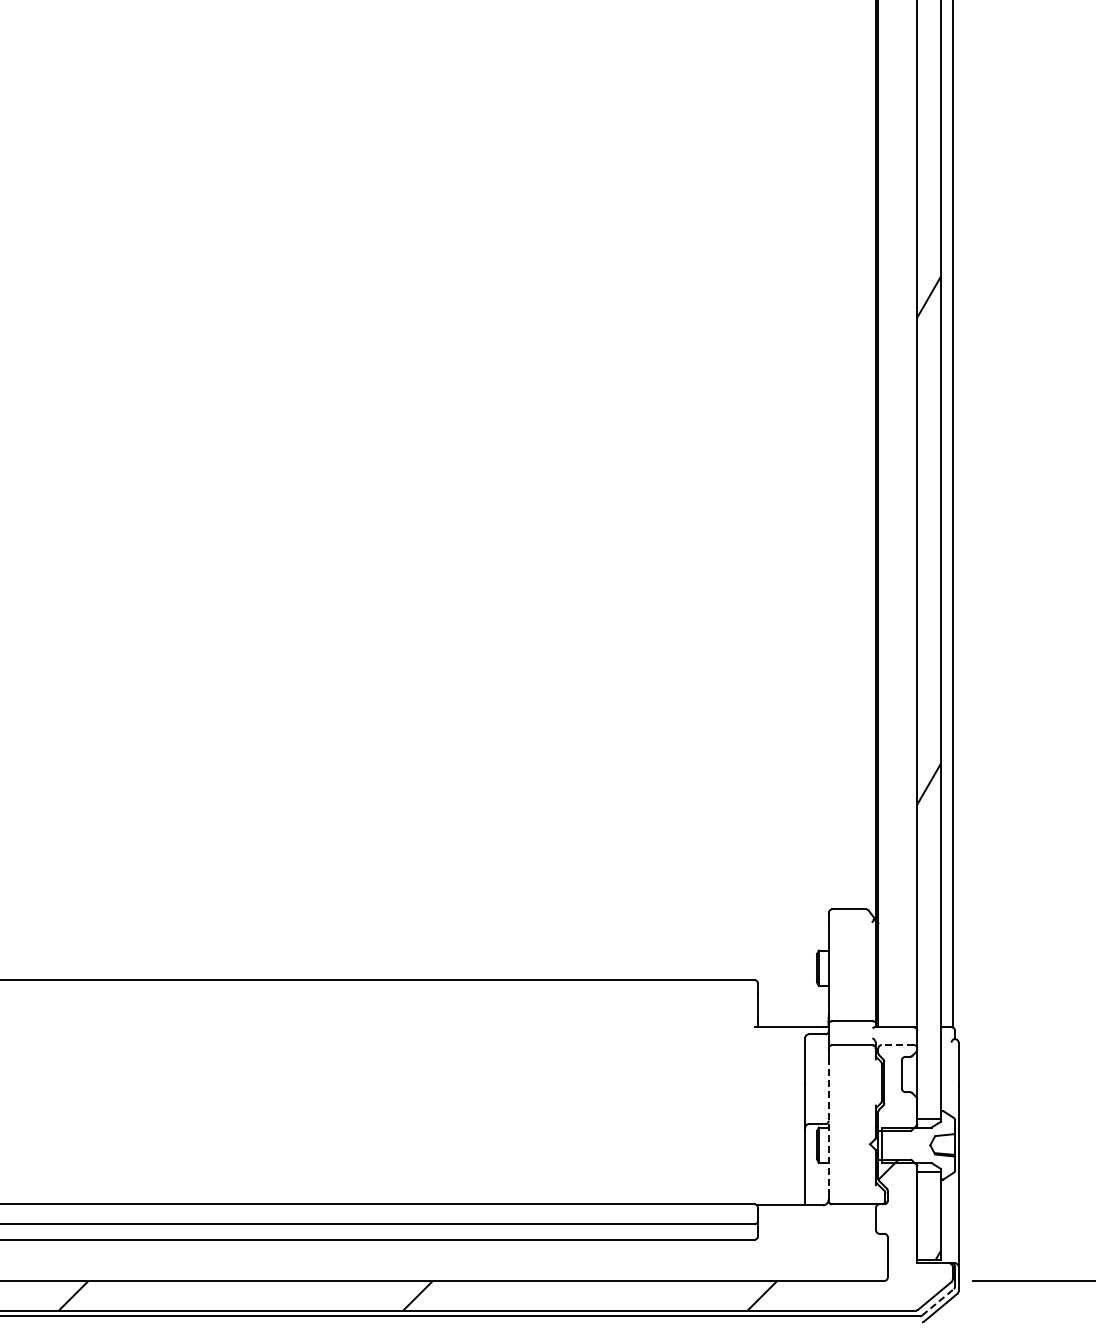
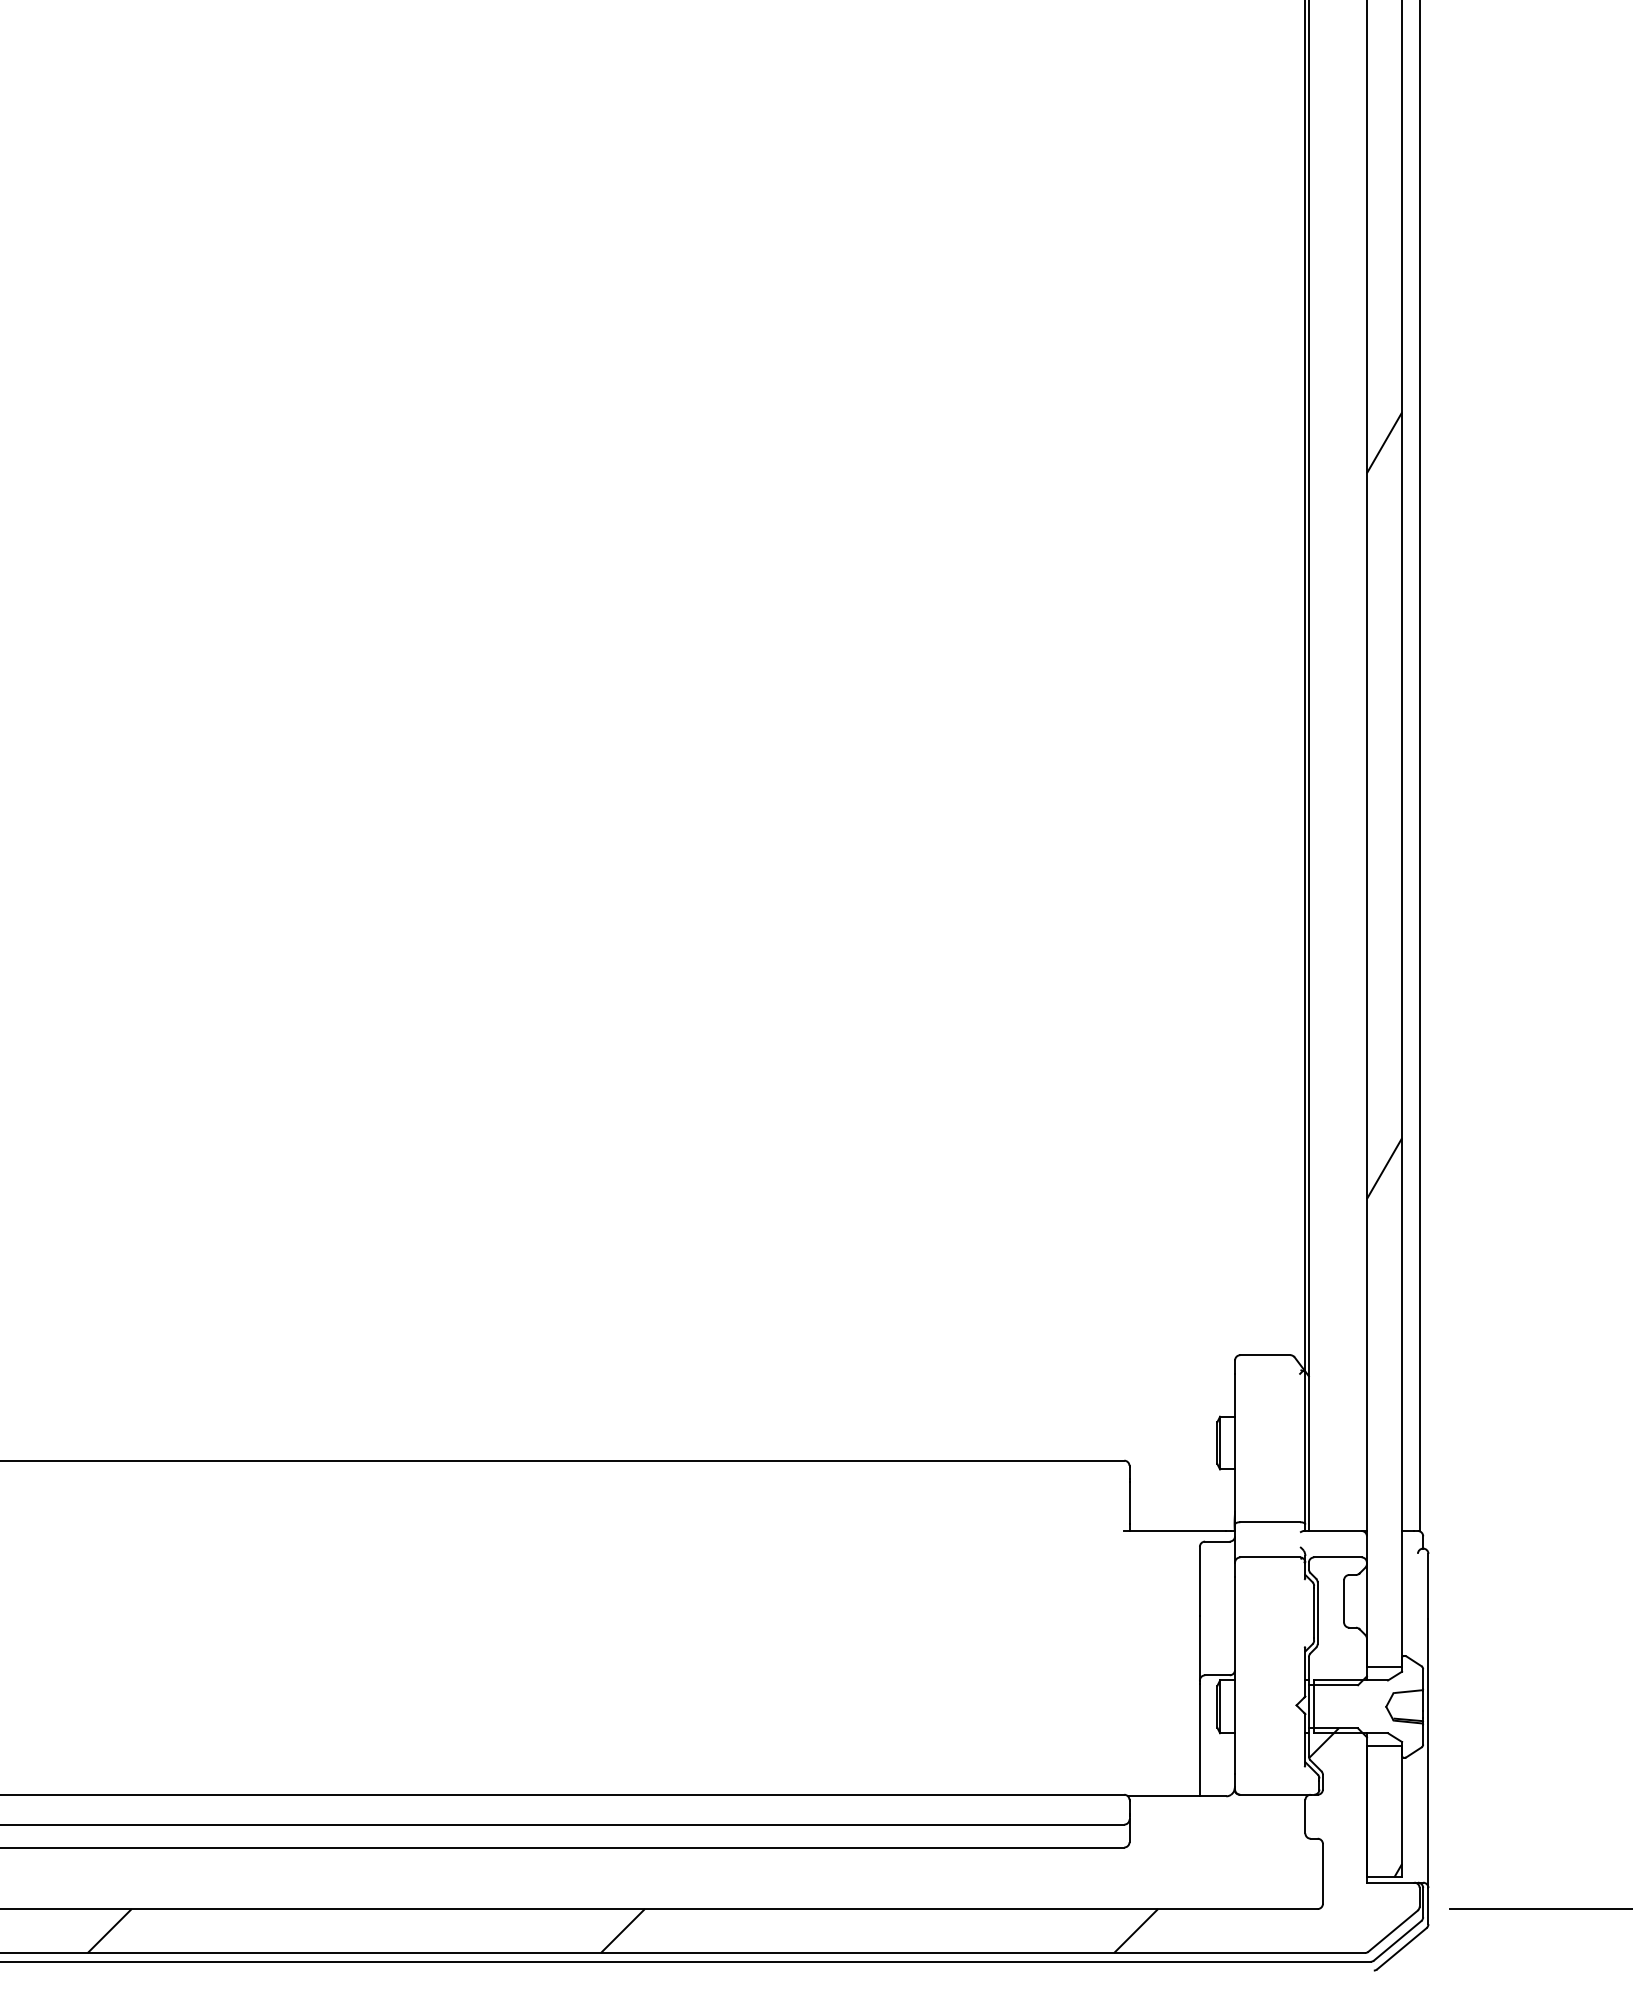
line: (897, 1045) -> (1337, 1558), dashed -> solid
line: (828, 1124) -> (1234, 1675), dashed -> solid
line: (937, 1302) -> (1396, 1941), dashed -> solid

